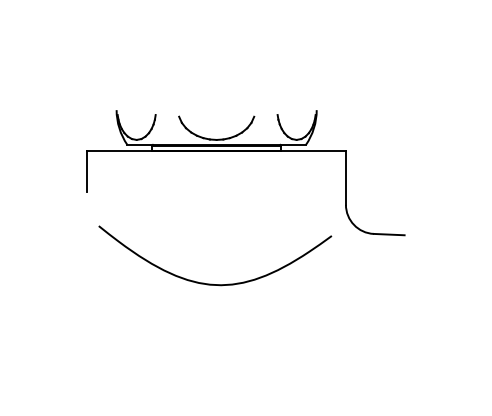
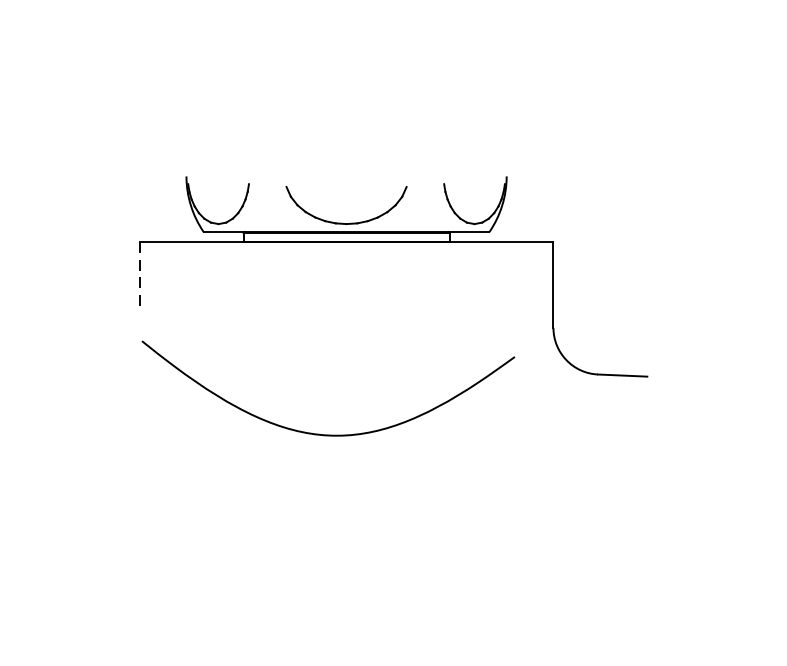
line: (87, 171) -> (139, 274), solid -> dashed
curve: (212, 283) -> (323, 433), moved

